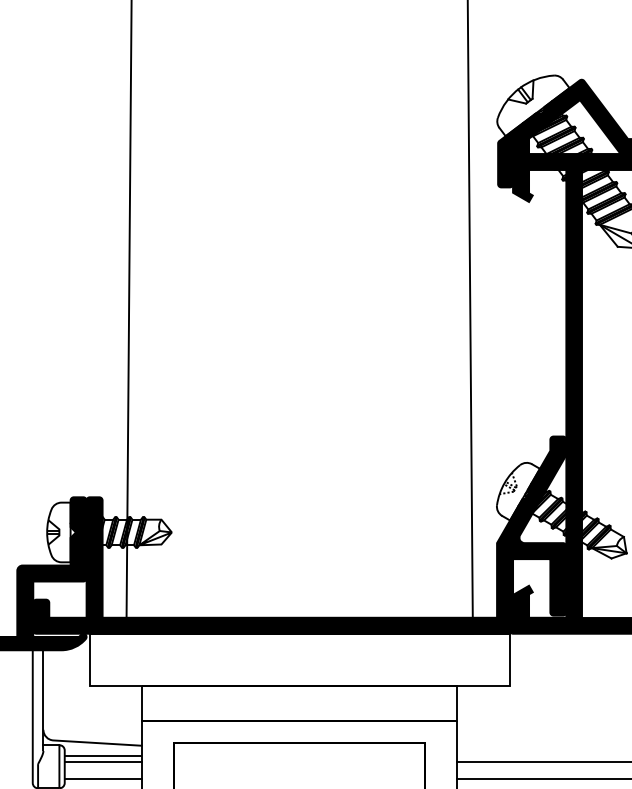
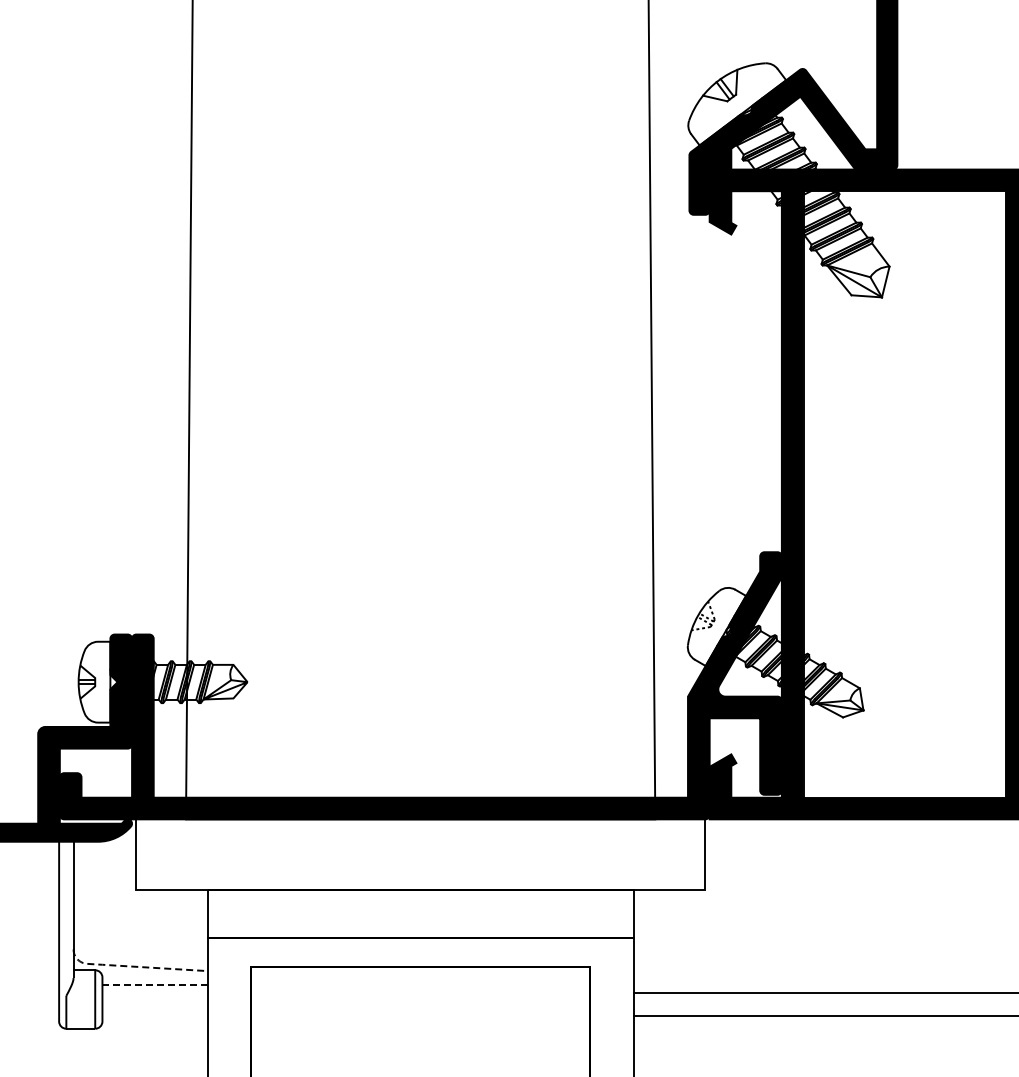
line: (86, 742) -> (131, 966), solid -> dashed
line: (103, 755) -> (155, 984), solid -> dashed
line: (103, 761) -> (154, 992), removed
line: (103, 778) -> (154, 1015), removed

